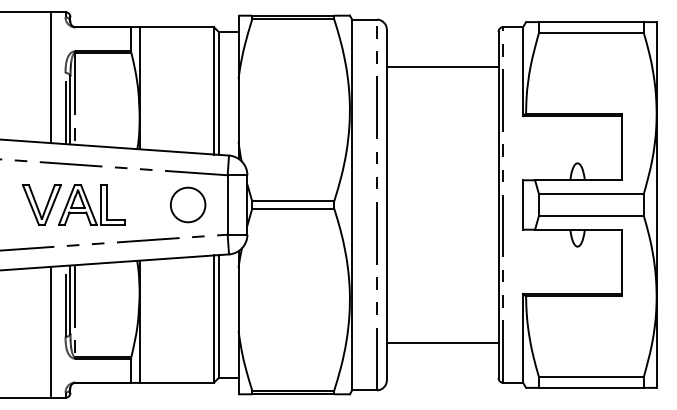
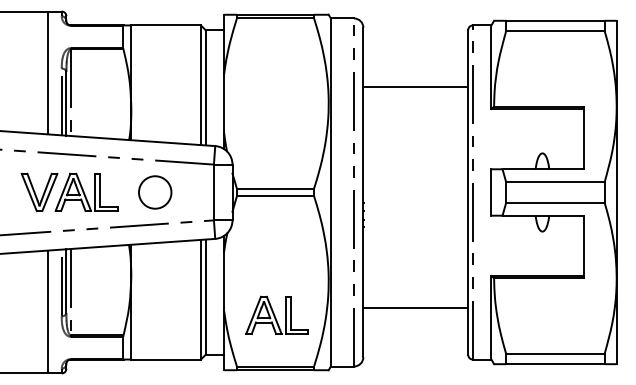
line: (442, 66) -> (415, 86), moved
circle: (188, 204) -> (155, 192), moved
part: (294, 335) -> (276, 315), added
line: (442, 343) -> (415, 308), moved

